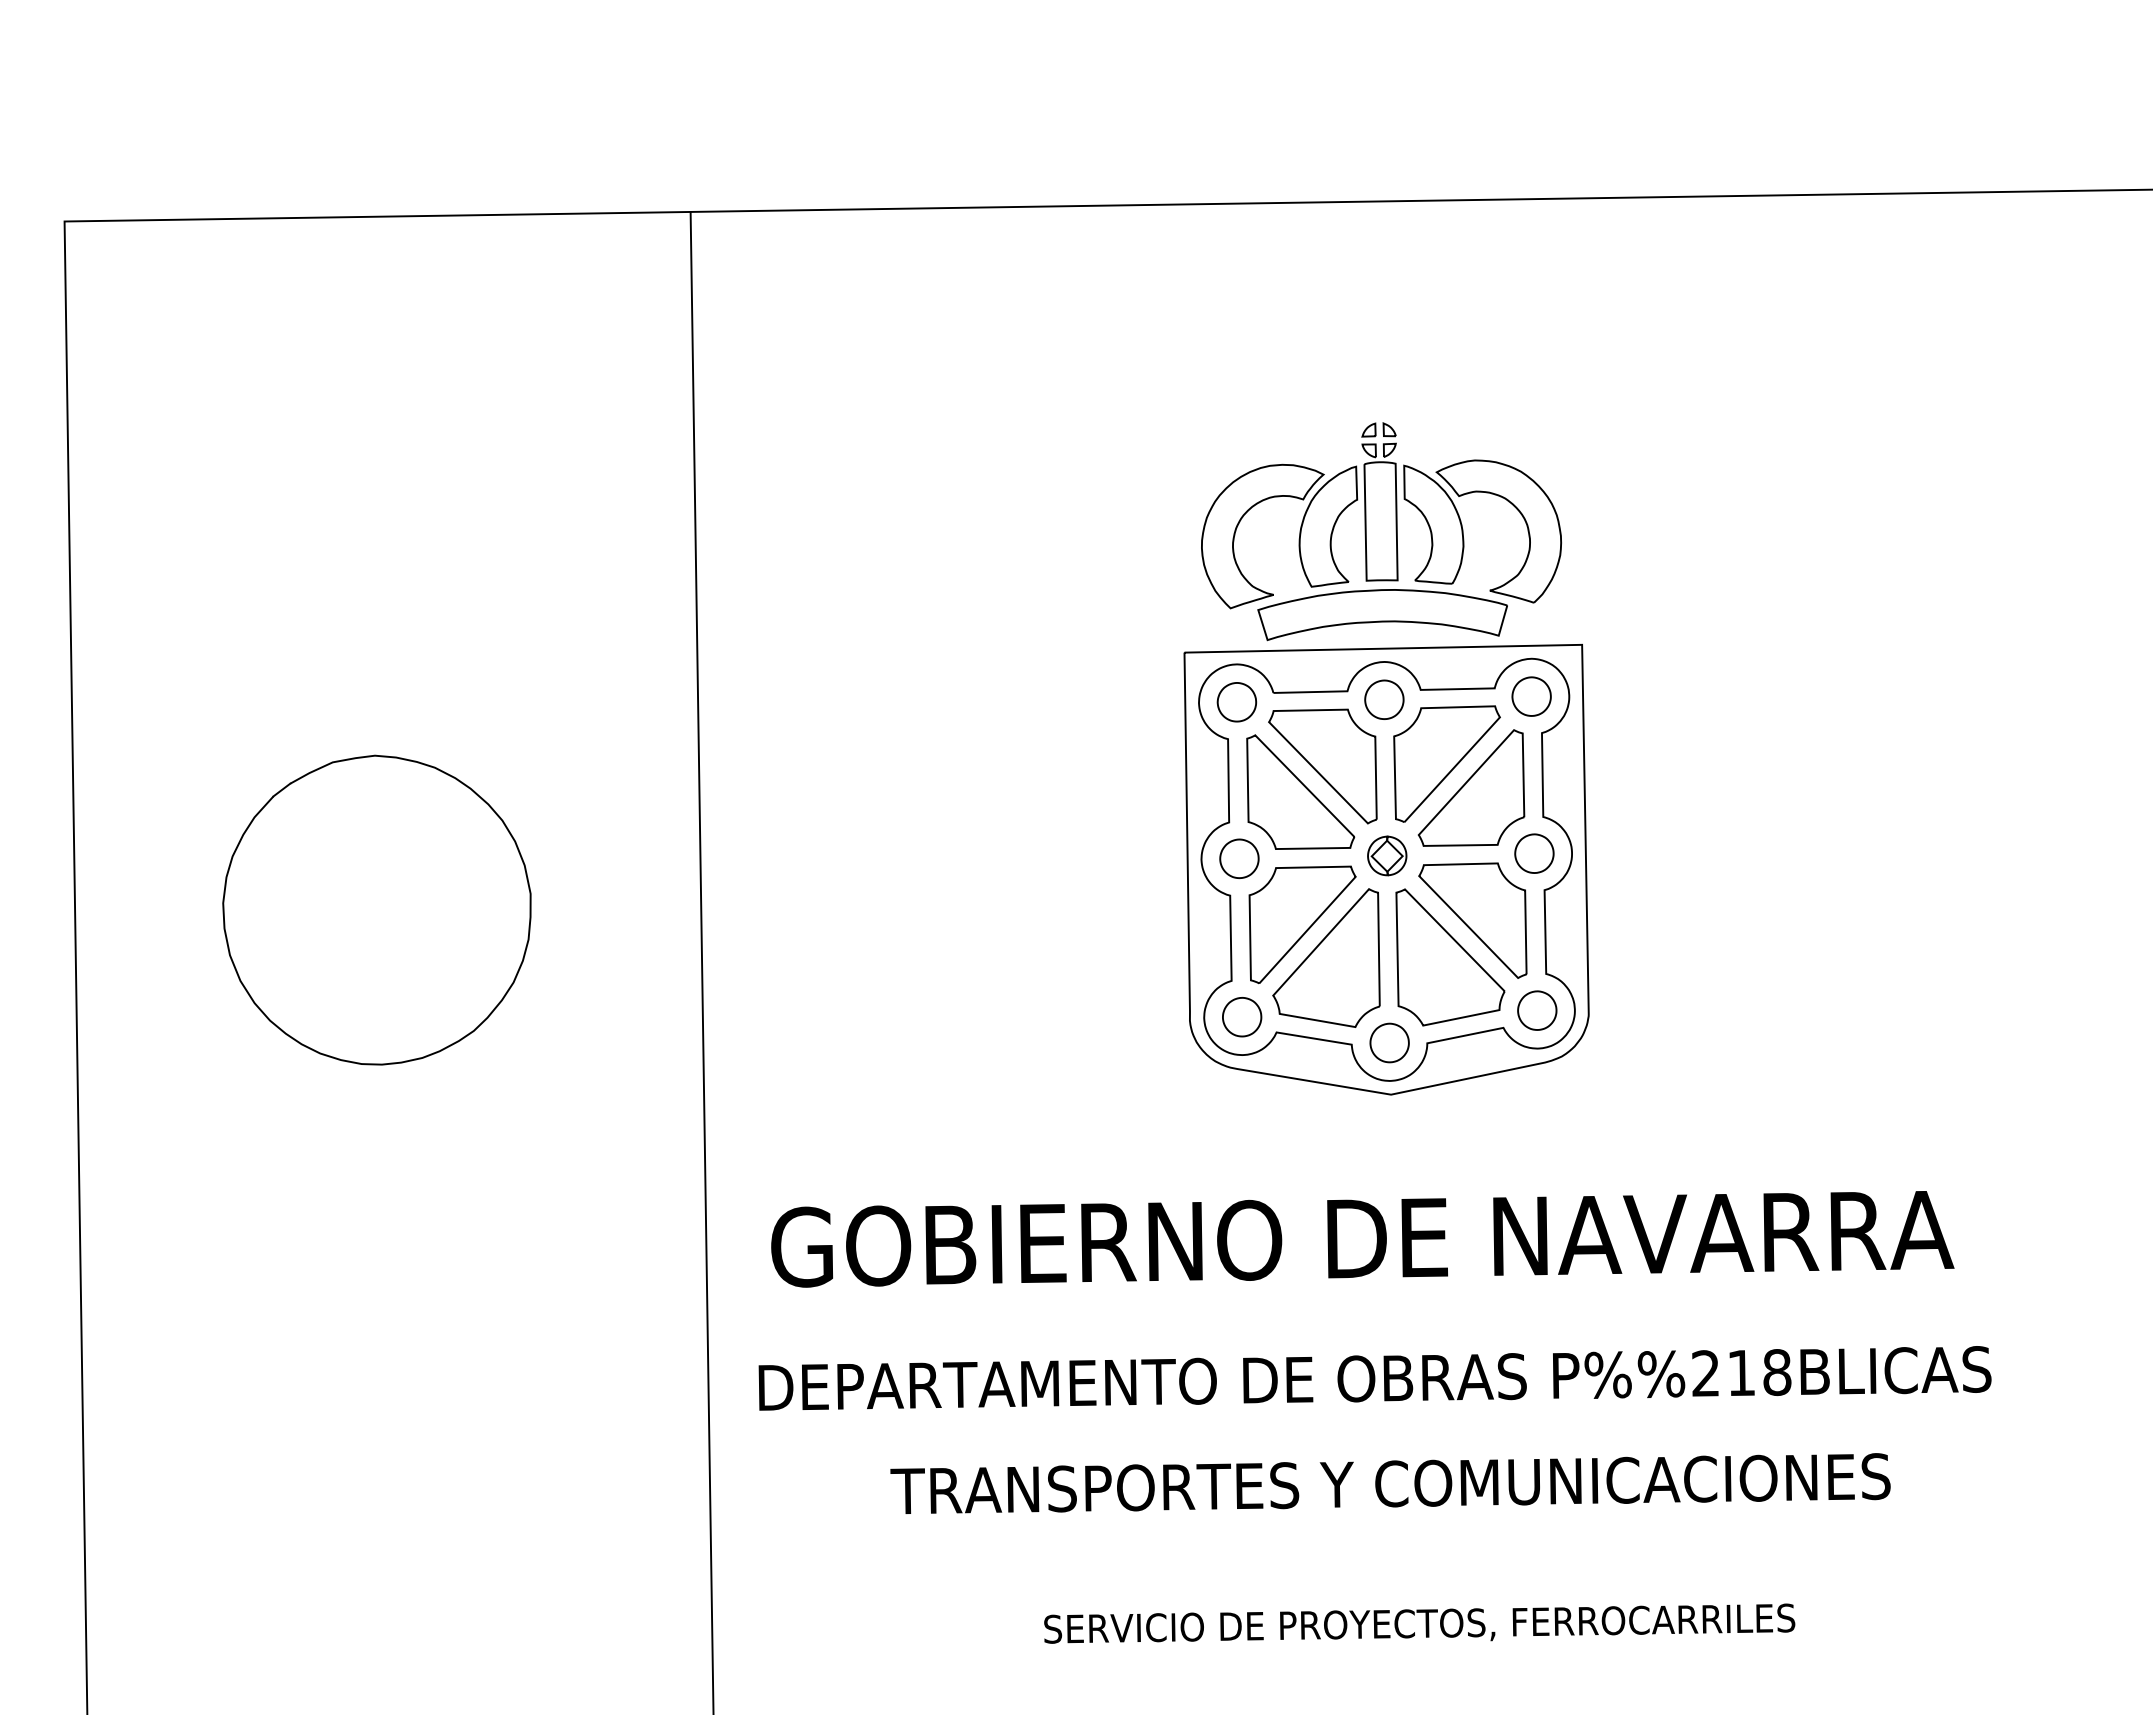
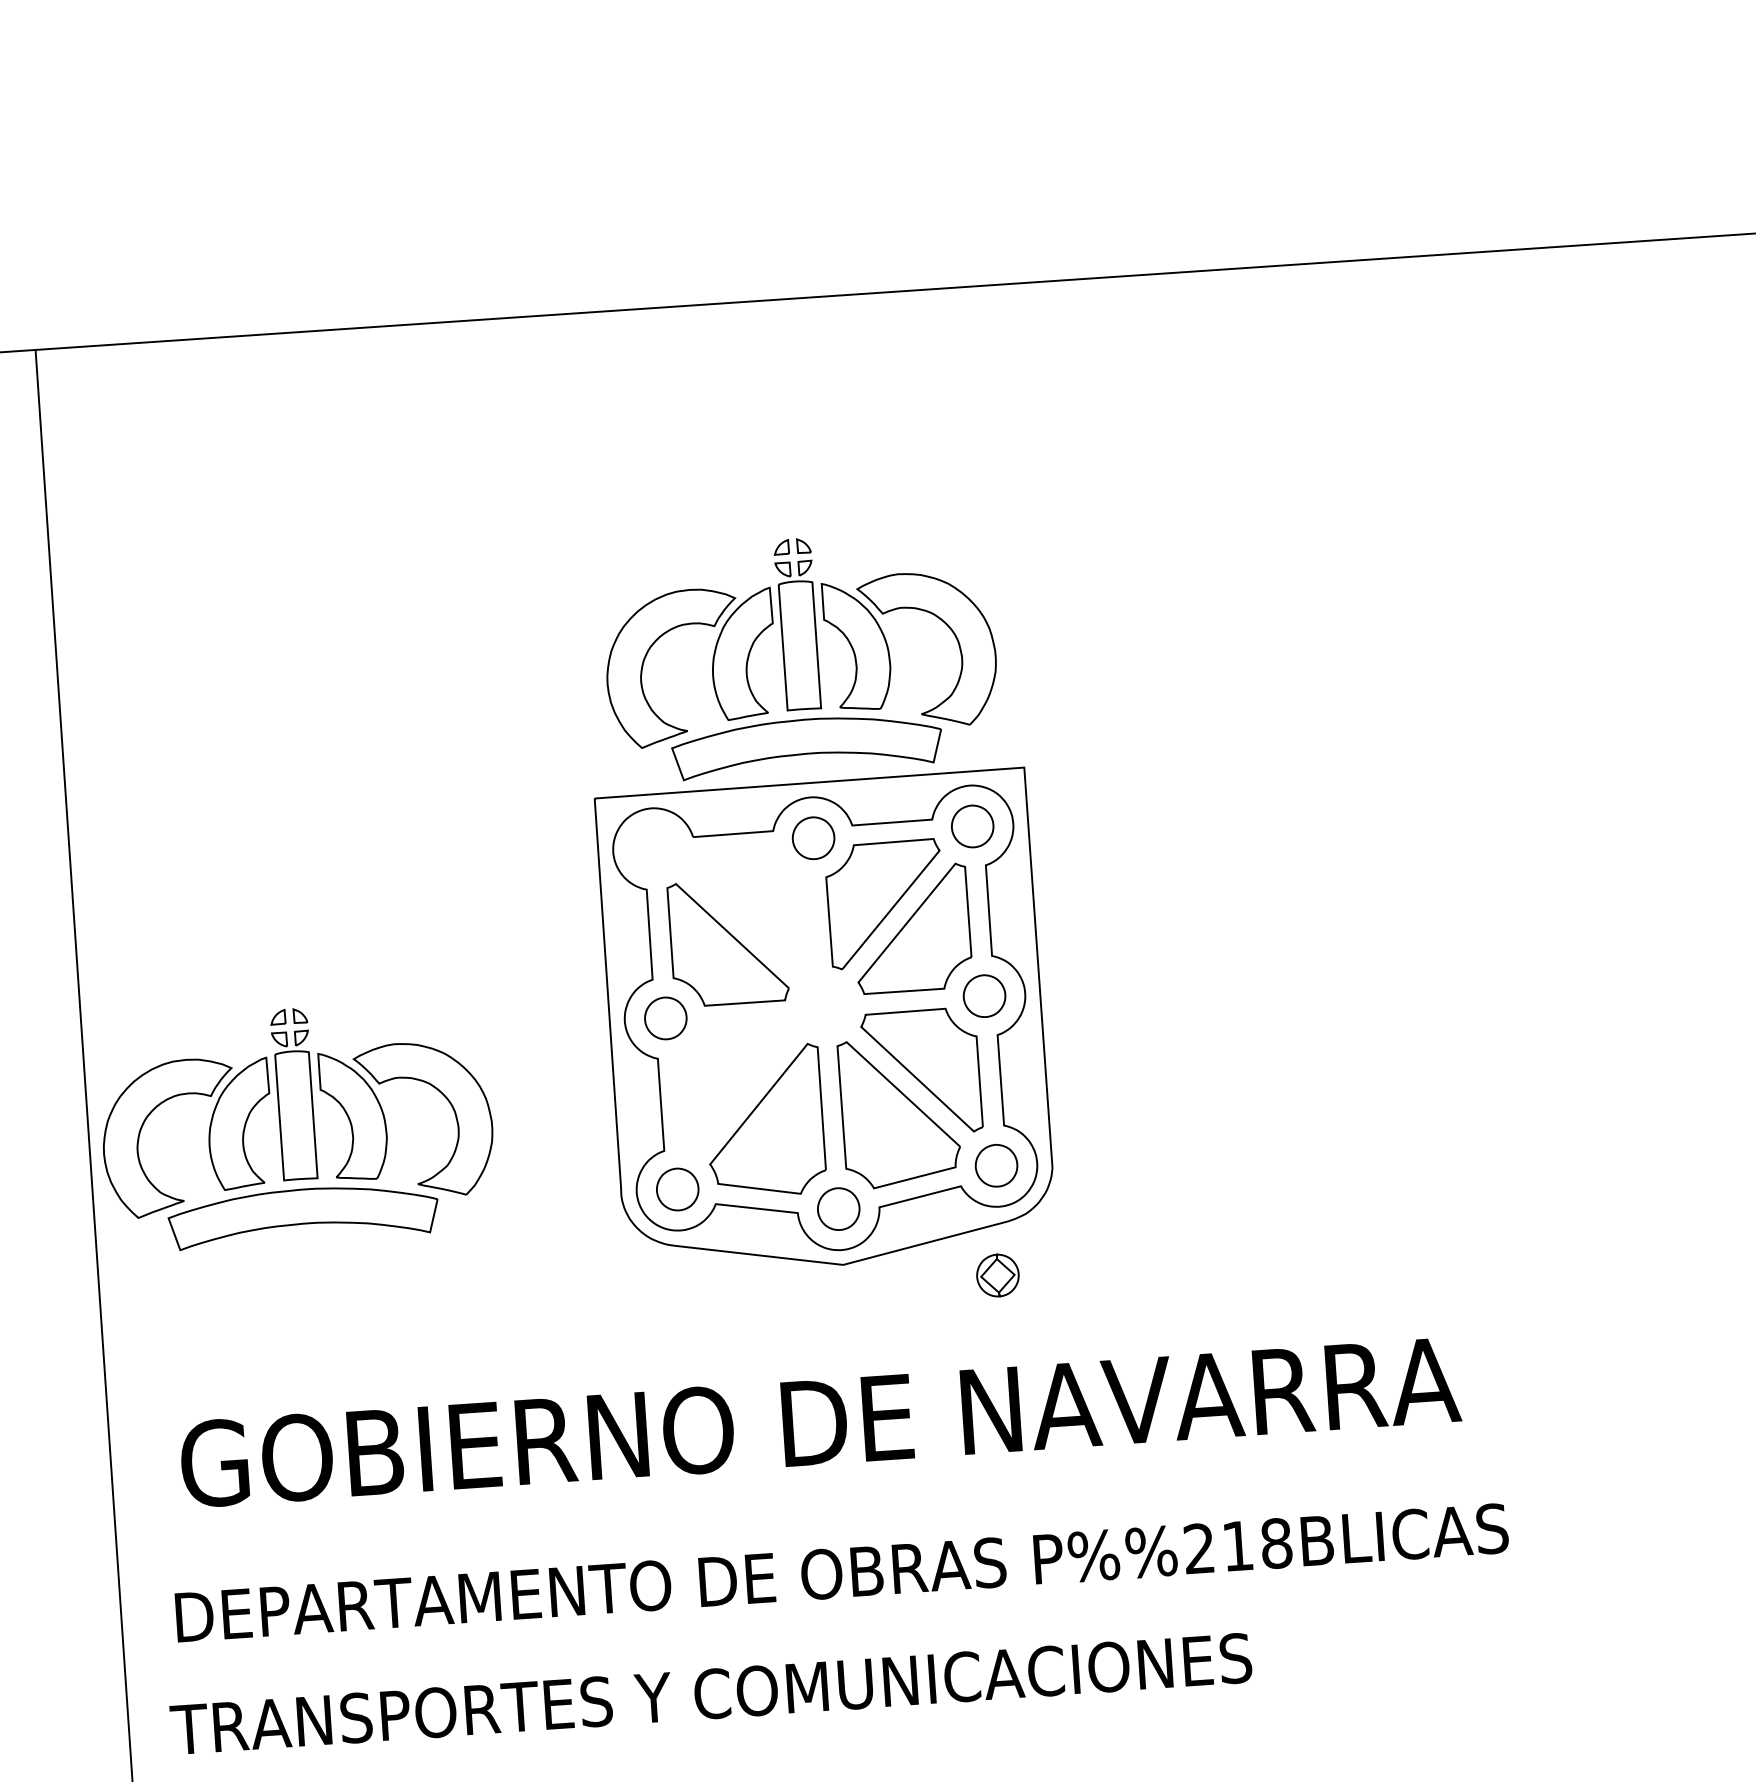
part: (1236, 702) -> (653, 849), removed
part: (1322, 766) -> (750, 913), removed
part: (1387, 855) -> (998, 1275), moved
part: (1302, 924) -> (737, 1085), removed
part: (894, 940) -> (297, 1126), added
text: (1390, 1483) -> (711, 1693), moved

